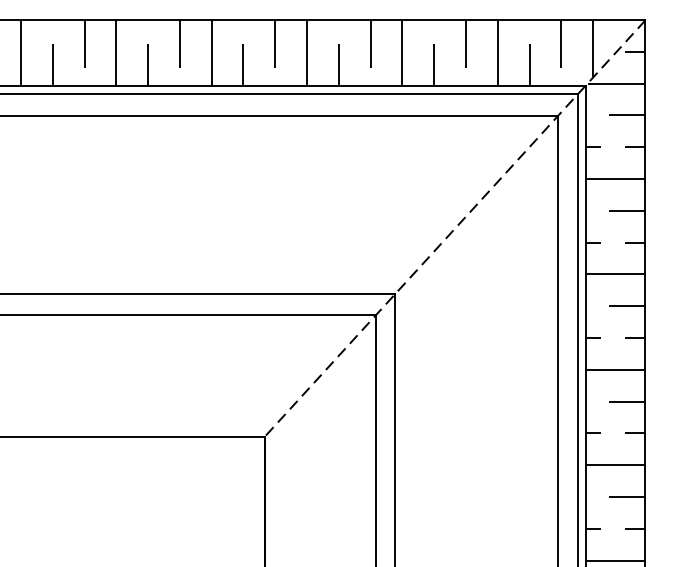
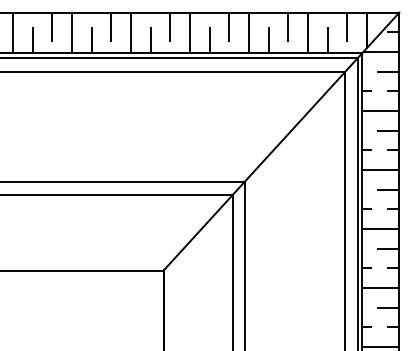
line: (455, 228) -> (281, 141), dashed -> solid

